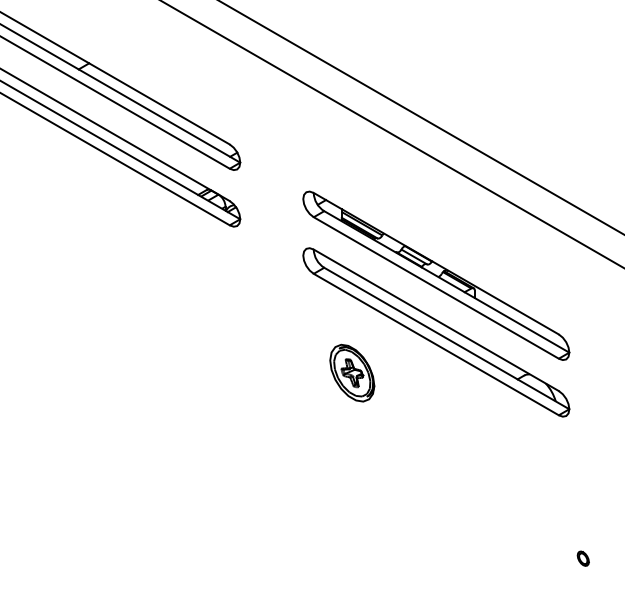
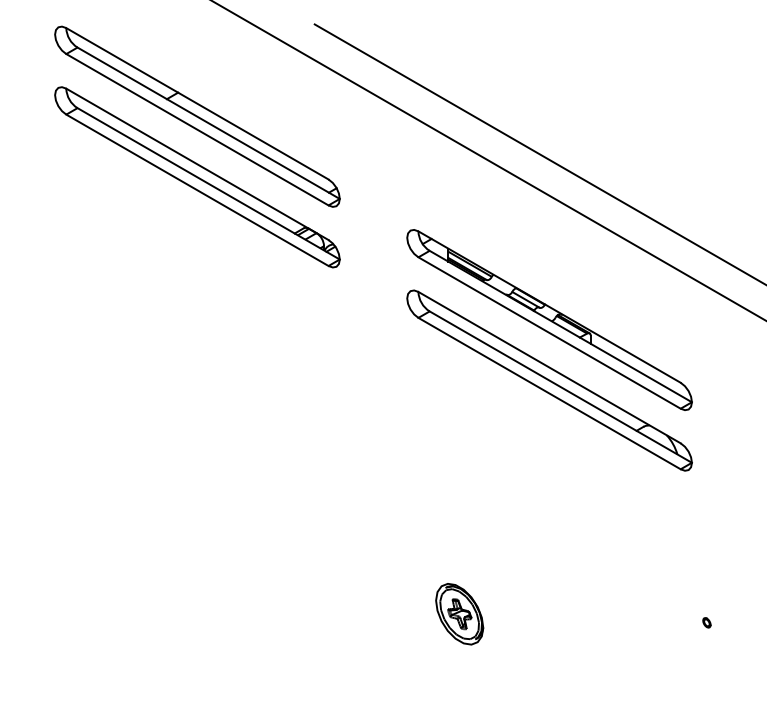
part: (352, 373) -> (459, 614), moved
part: (582, 558) -> (706, 622), size x0.62

